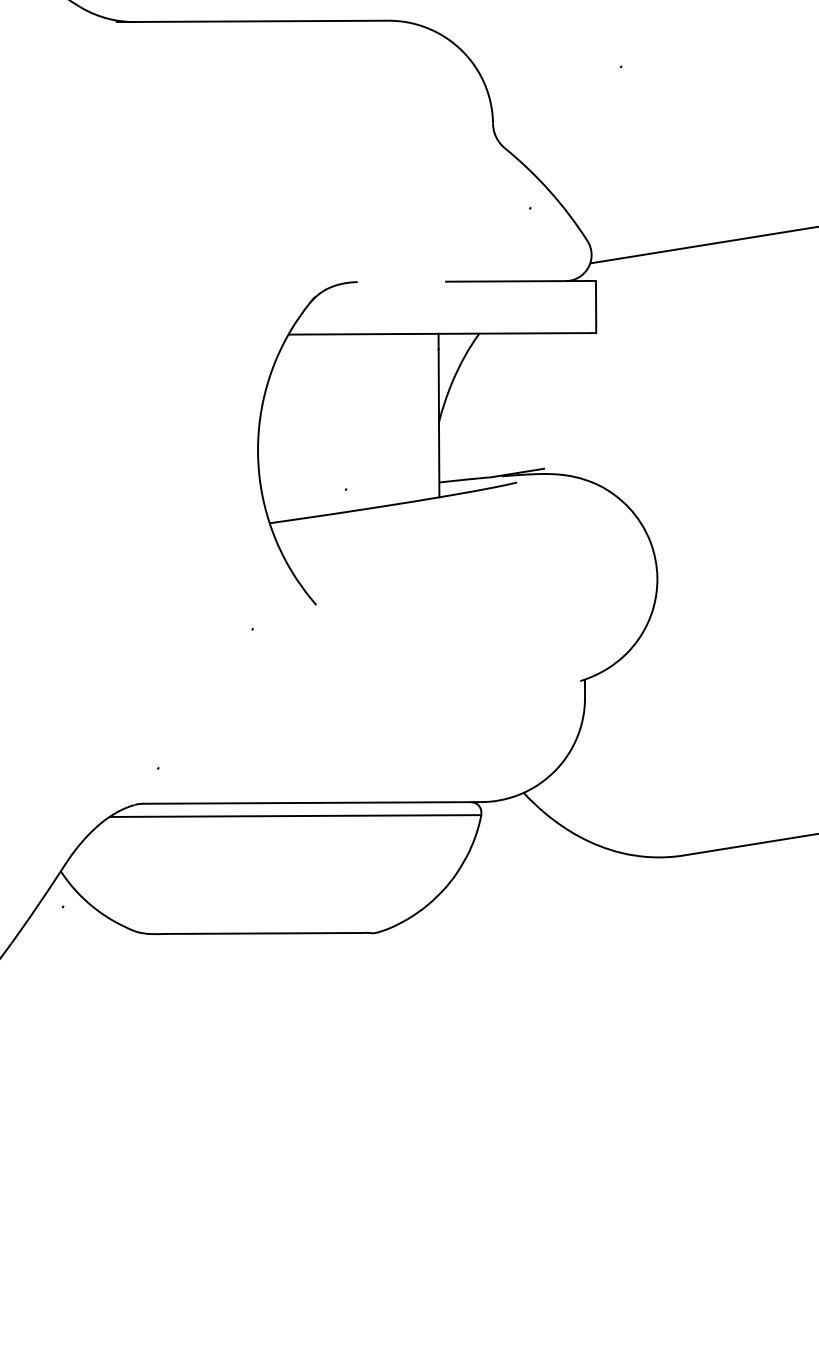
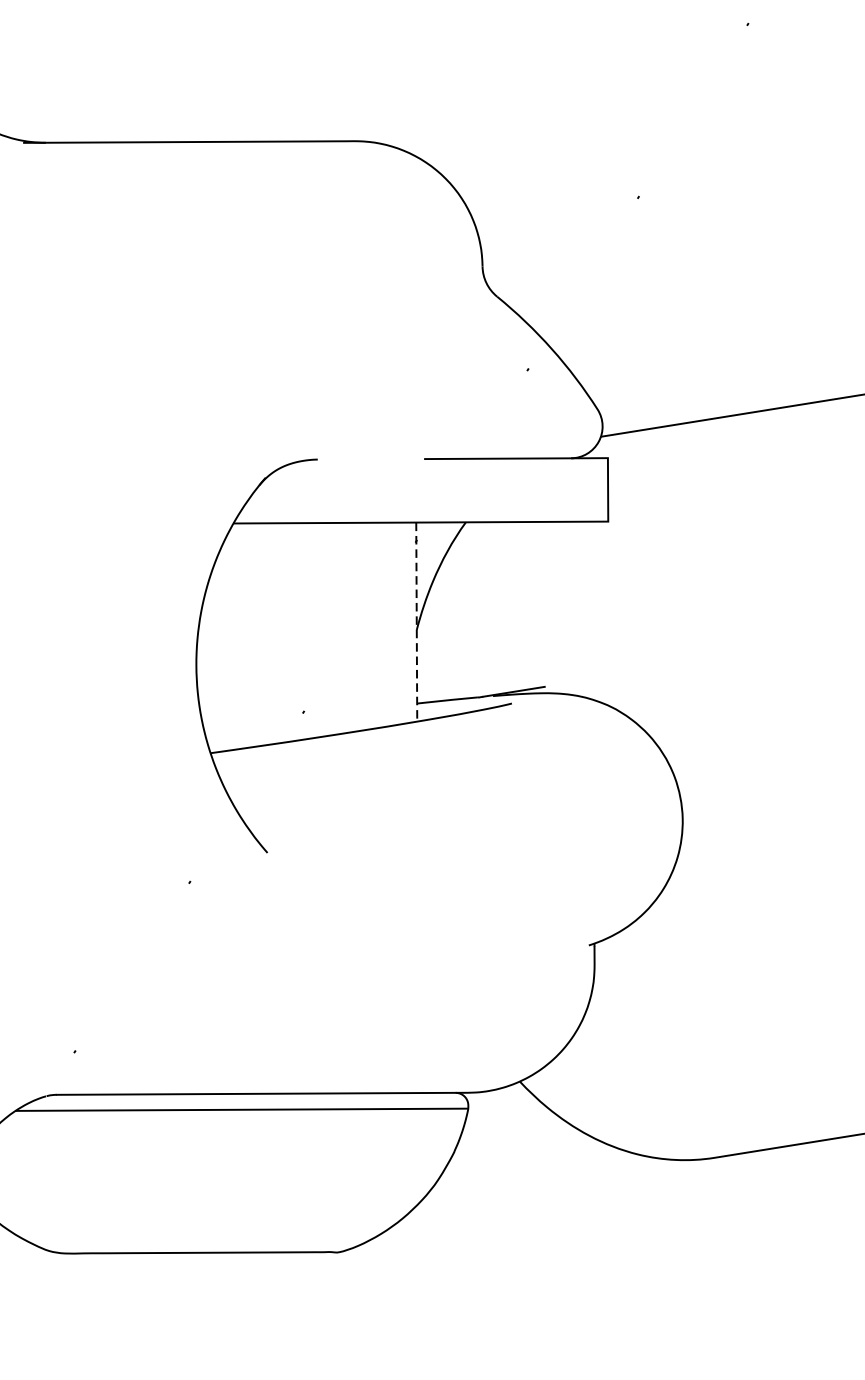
line: (438, 415) -> (416, 621), solid -> dashed

